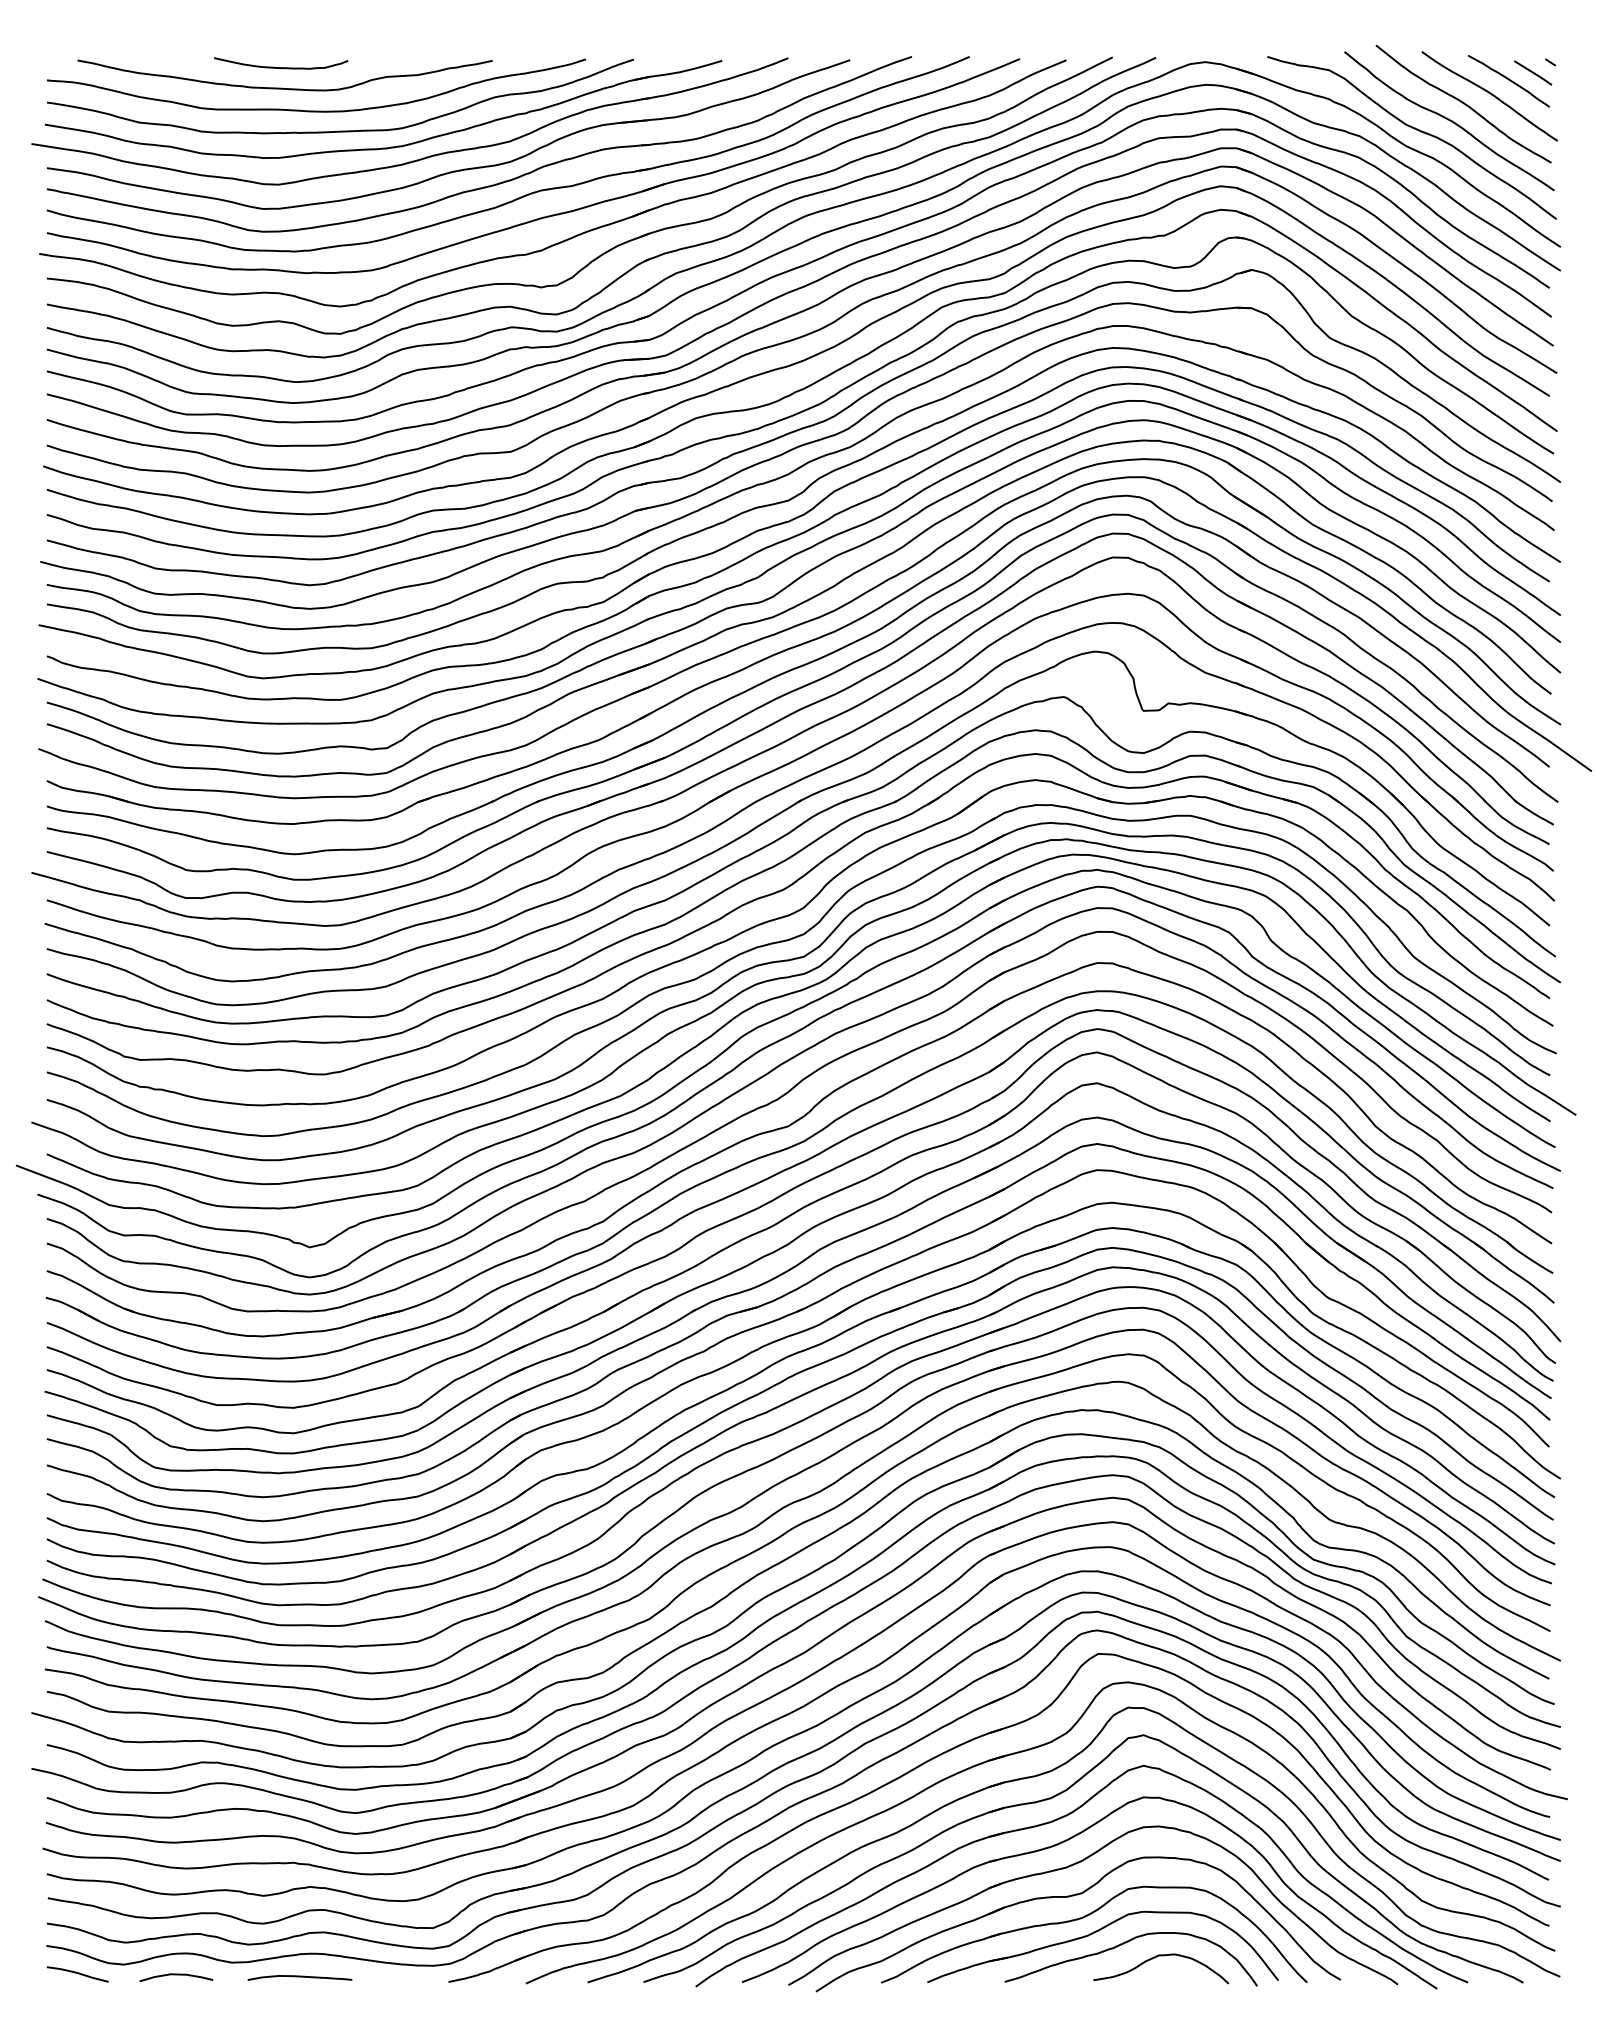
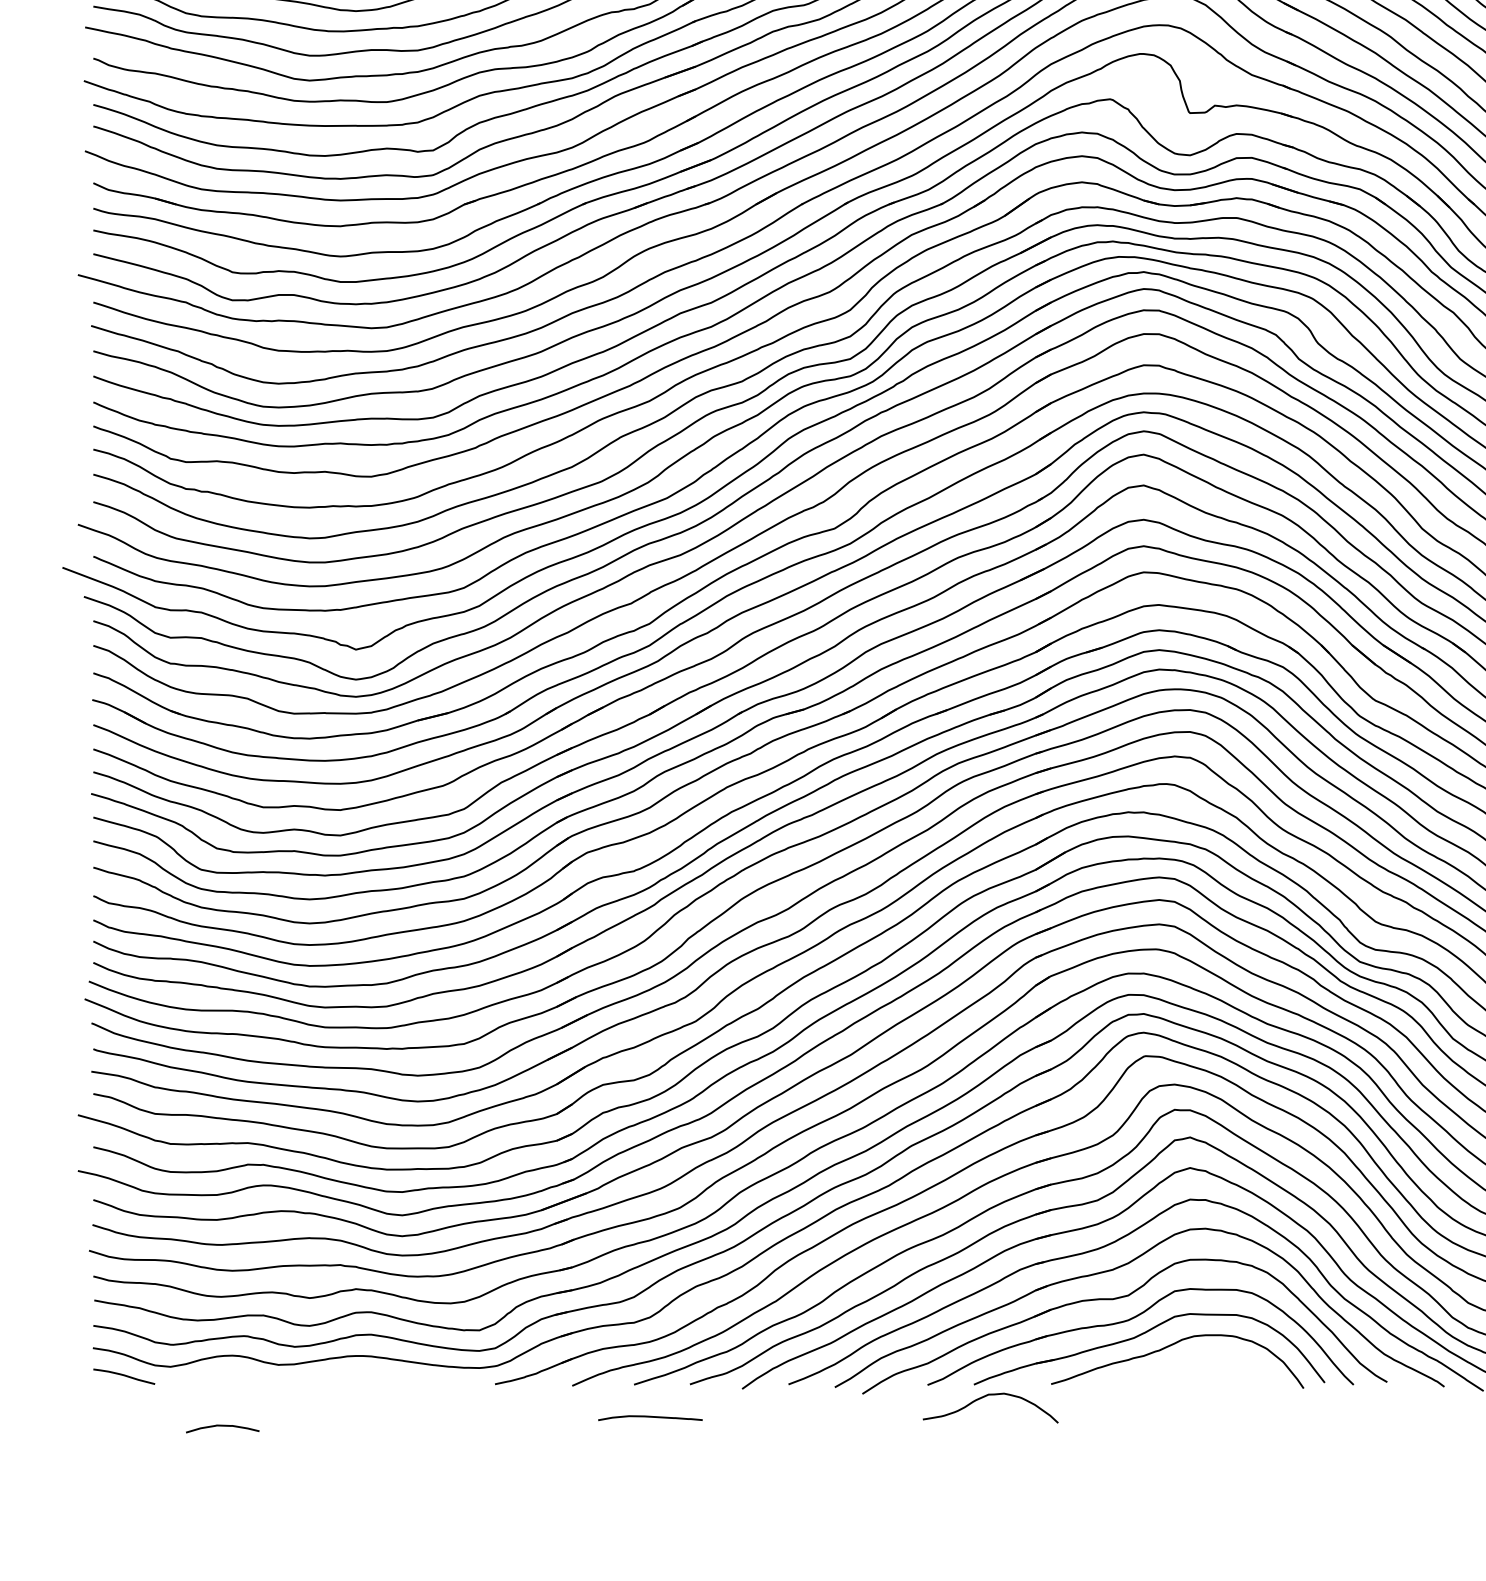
curve: (1157, 1957) -> (986, 1396), moved
curve: (176, 1975) -> (222, 1426), moved
curve: (299, 1977) -> (649, 1417), moved

